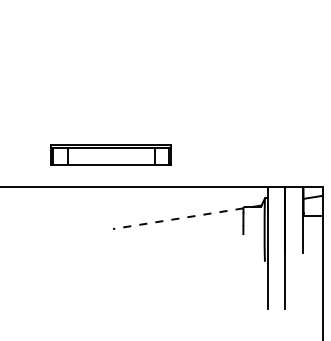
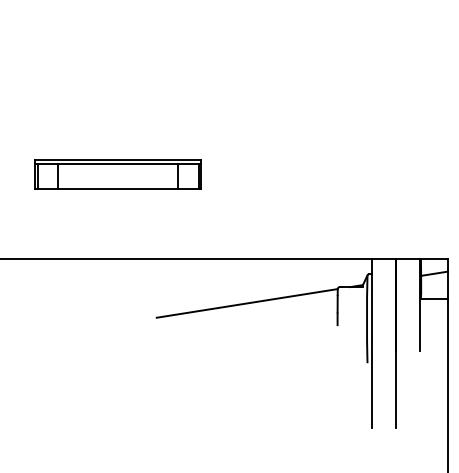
part: (110, 154) -> (117, 174), moved
line: (177, 218) -> (246, 303), dashed -> solid

